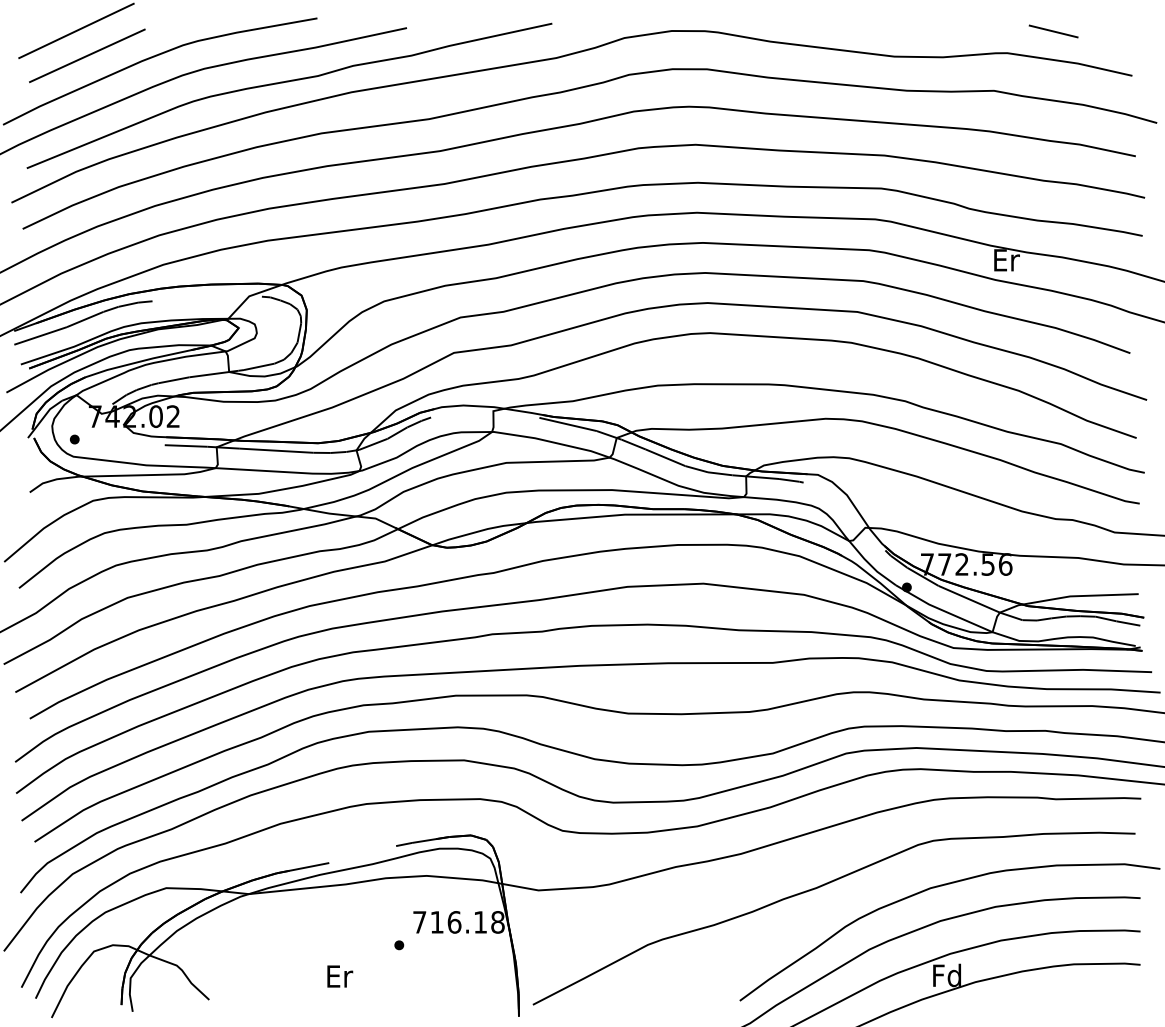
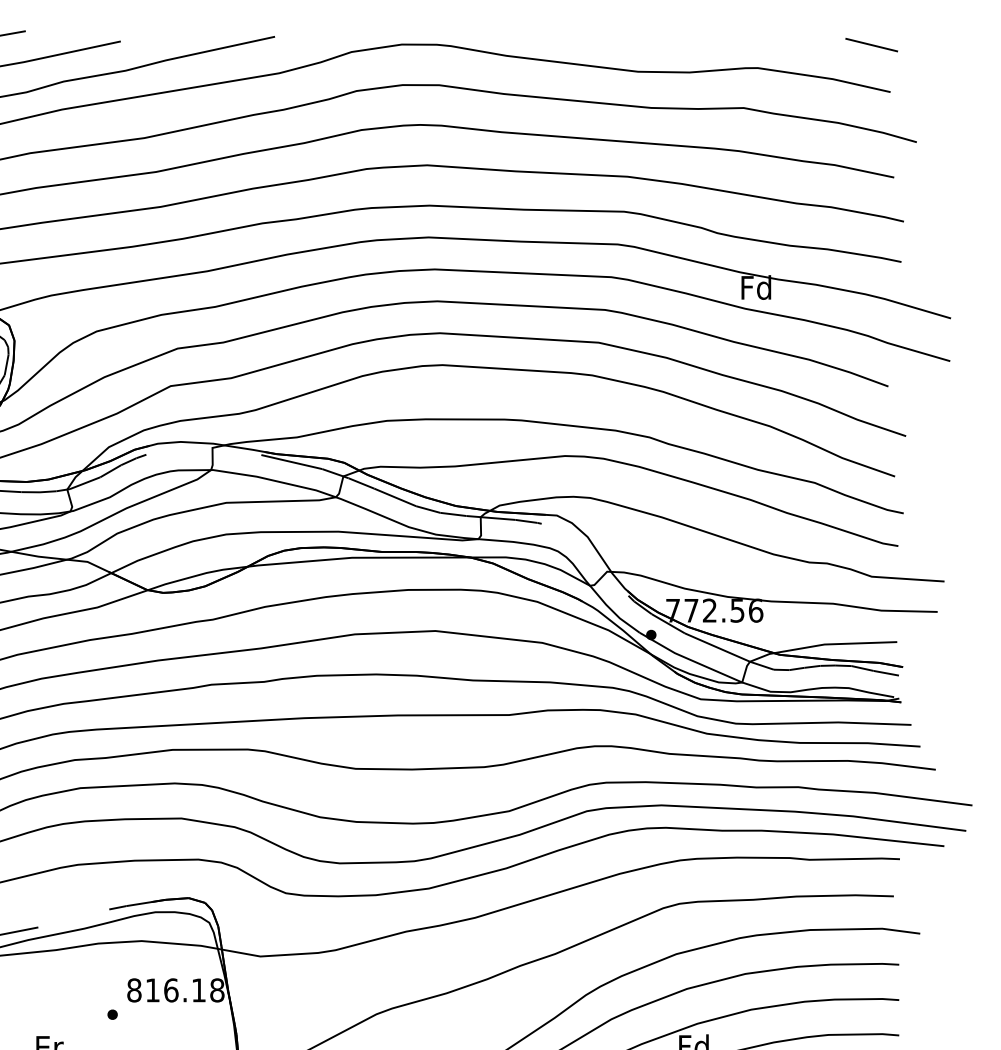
line: (1053, 31) -> (871, 45), moved
text: (1005, 259) -> (755, 287), Er -> Fd
text: (419, 922) -> (134, 990), 716.18 -> 816.18

